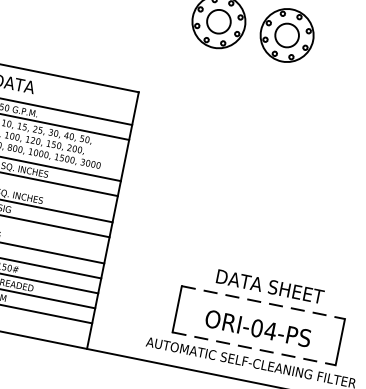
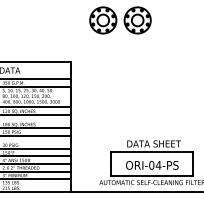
line: (263, 303) -> (152, 152), dashed -> solid
line: (254, 348) -> (152, 175), dashed -> solid

